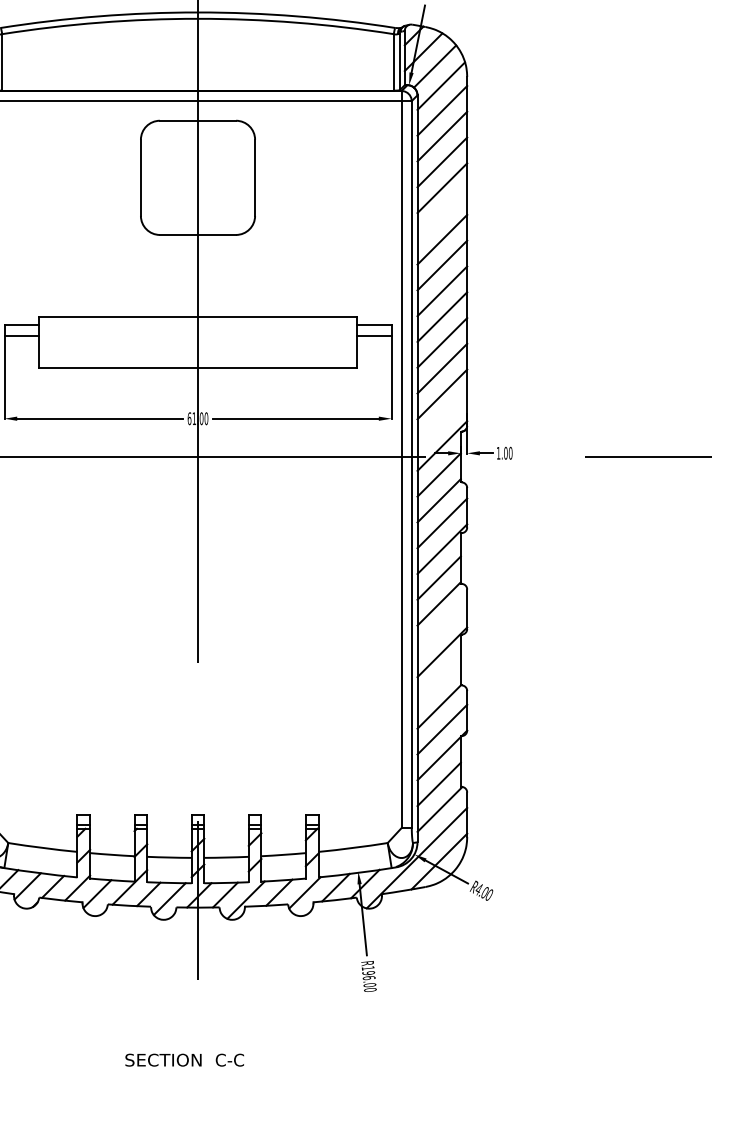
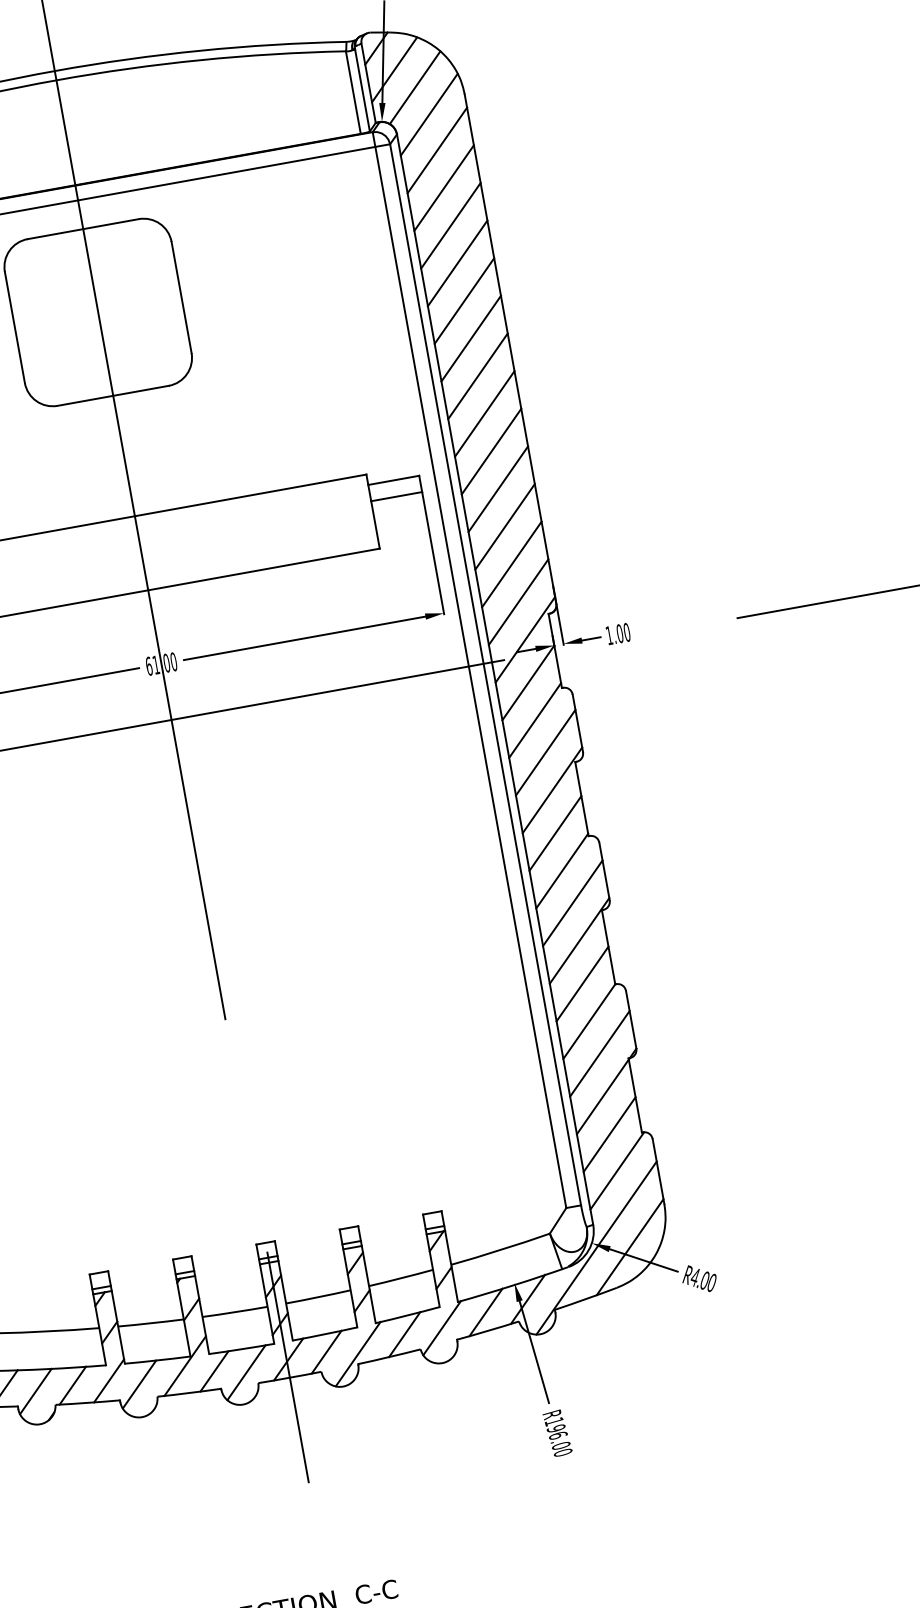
line: (442, 213) -> (464, 300), added
line: (442, 420) -> (518, 602), added
line: (442, 626) -> (572, 903), added
line: (438, 680) -> (581, 983), added

